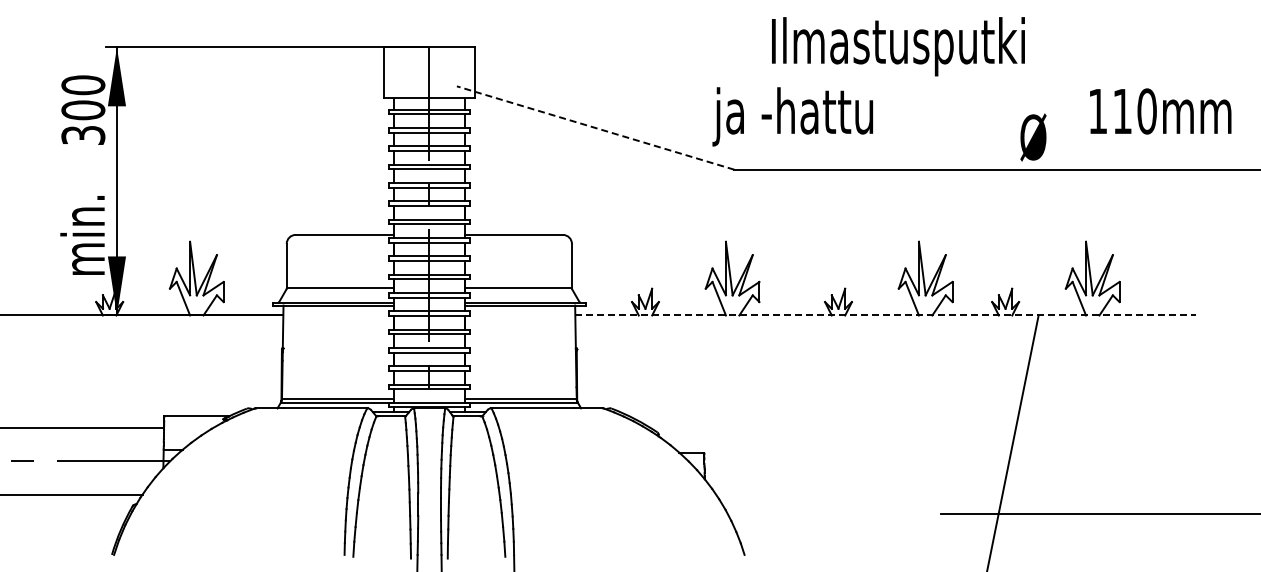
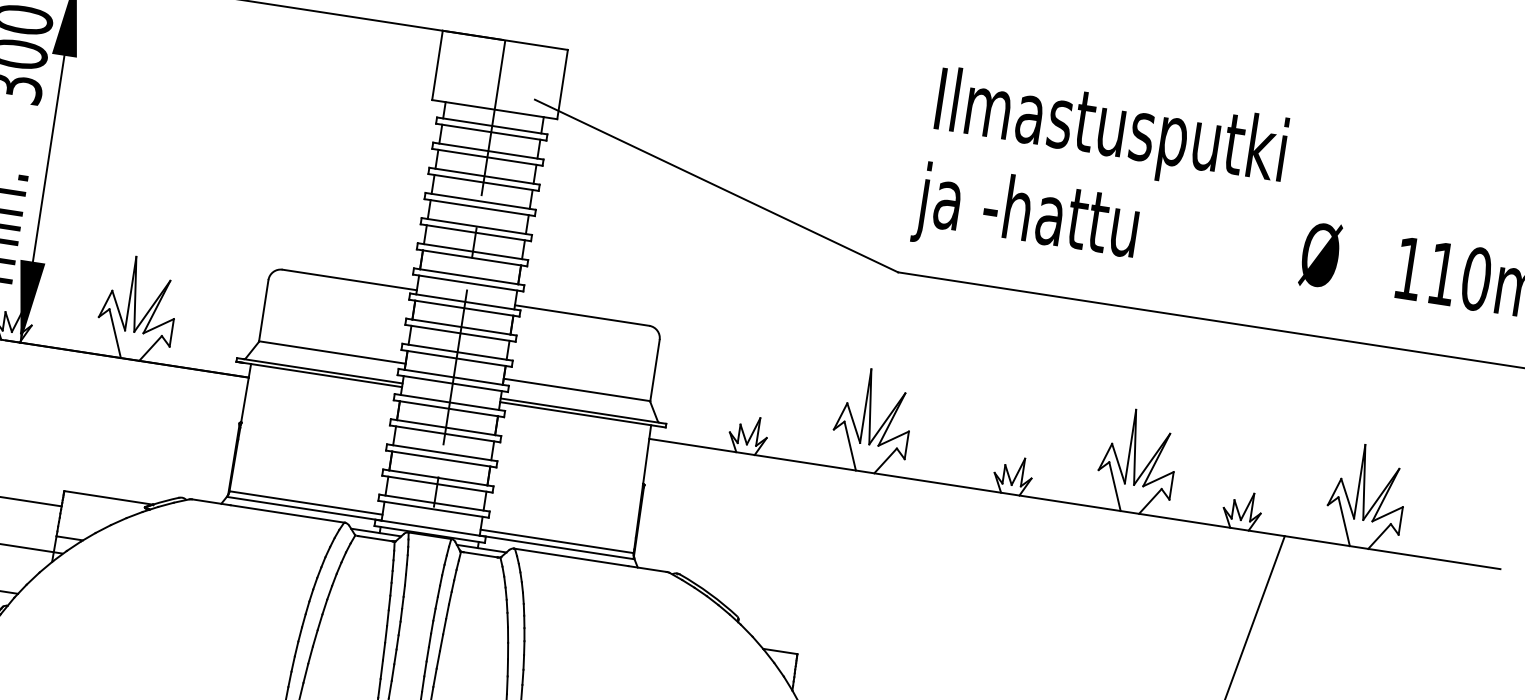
text: (898, 46) -> (1110, 131), moved
text: (792, 116) -> (1025, 217), moved
line: (595, 128) -> (716, 186), dashed -> solid
text: (1033, 137) -> (1320, 255), moved
line: (886, 315) -> (1076, 504), dashed -> solid

